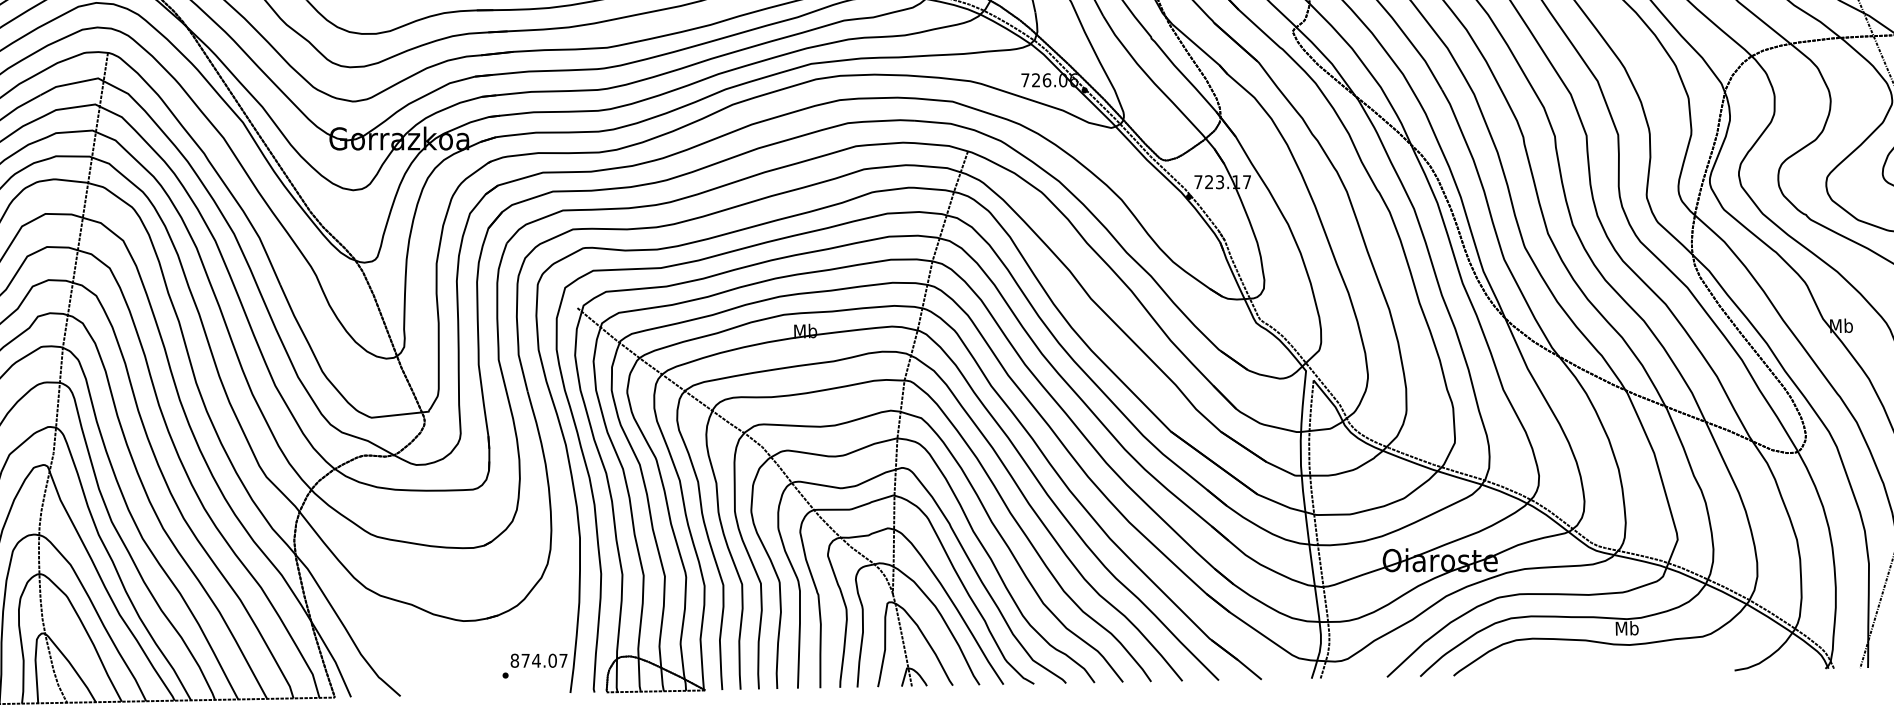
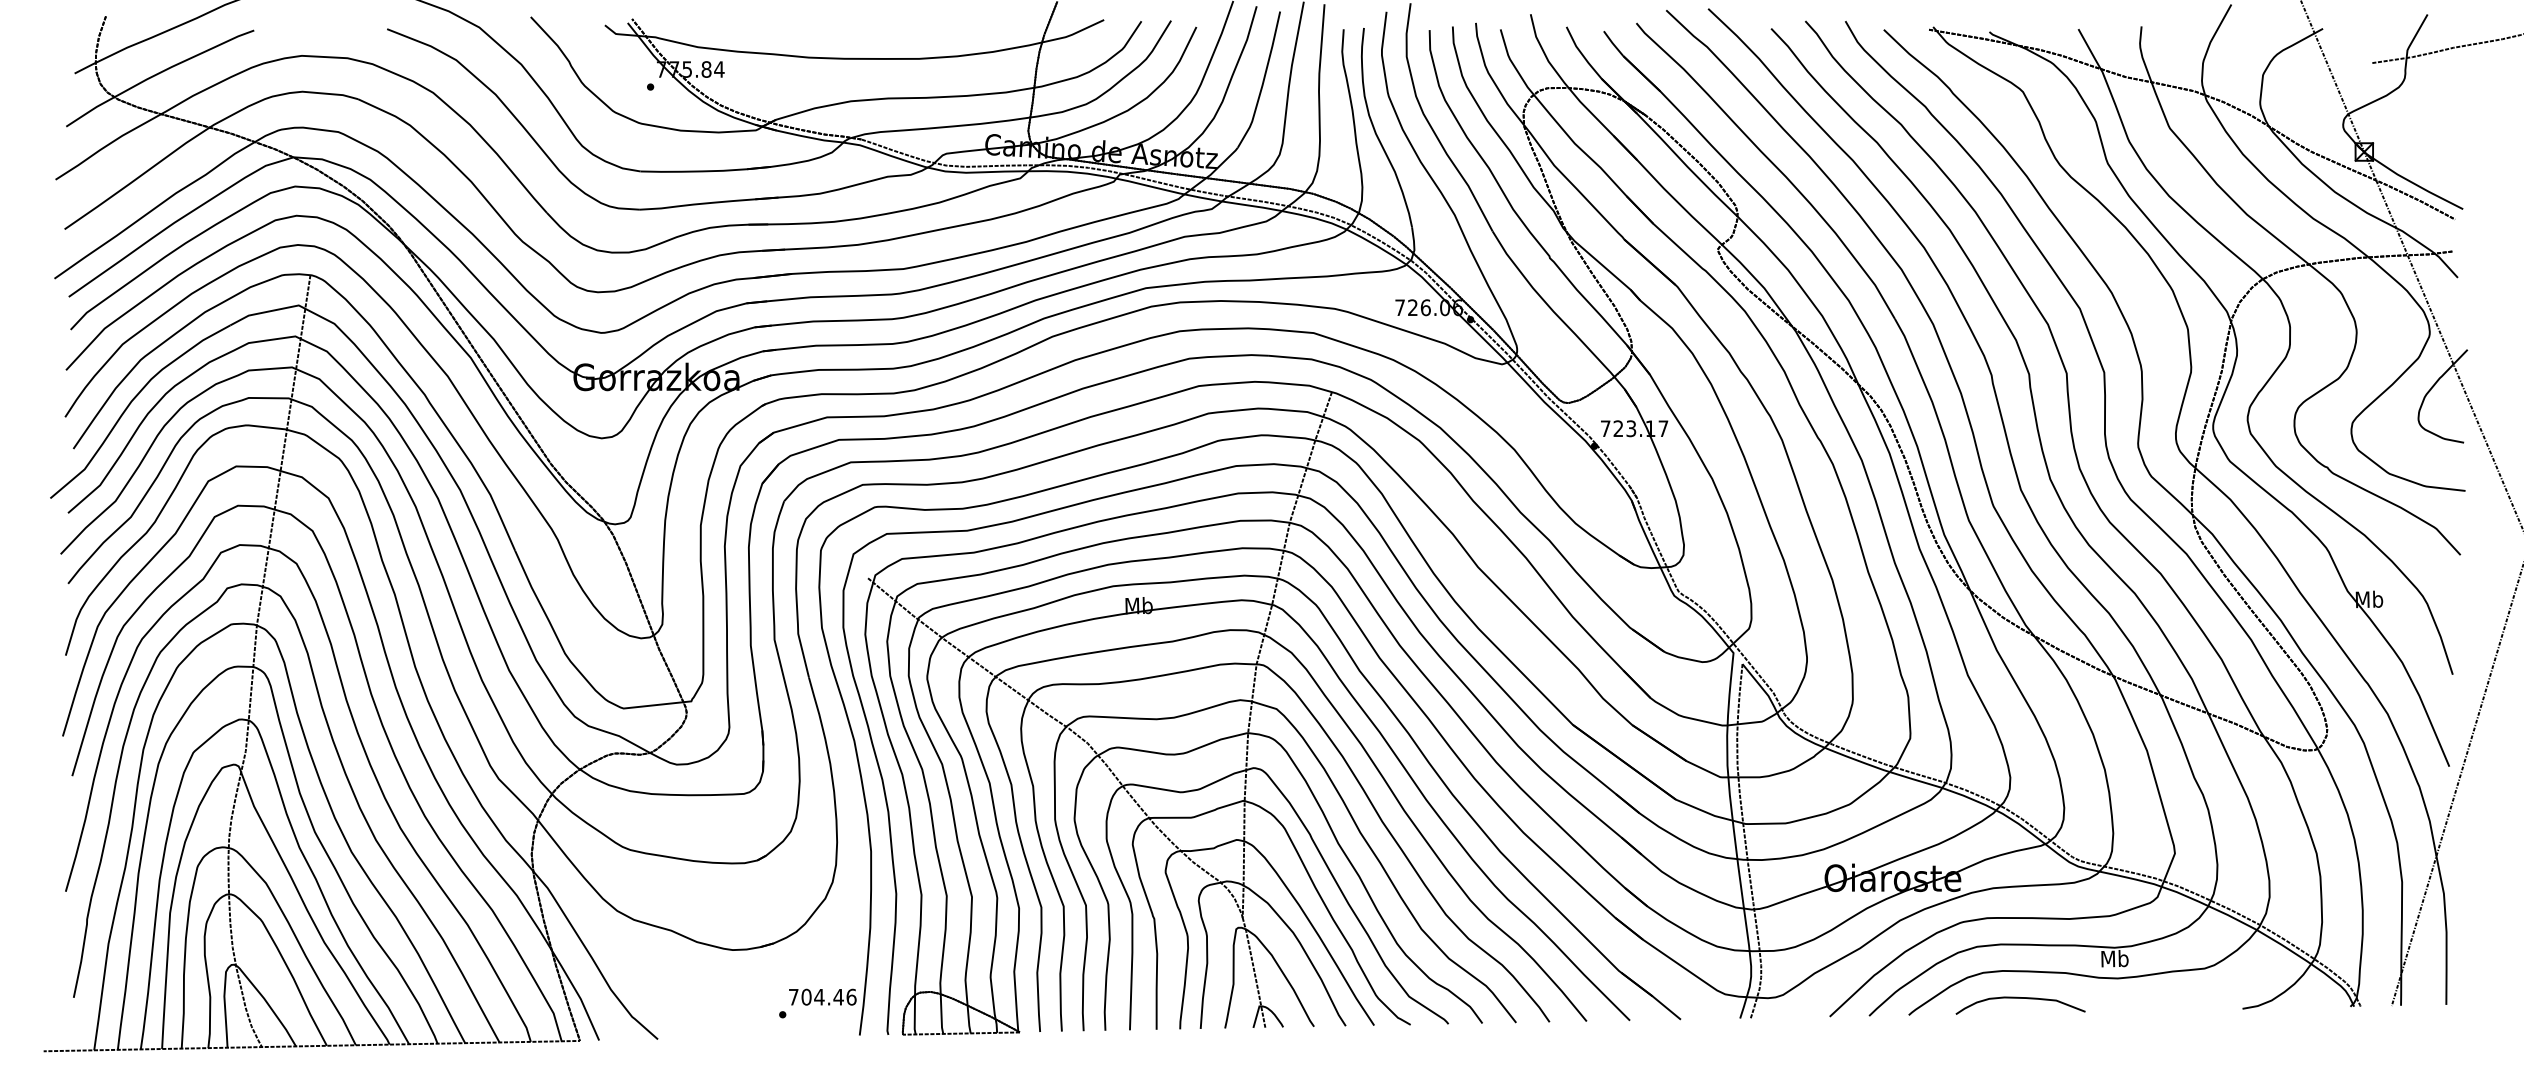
text: (539, 660) -> (822, 996), 874.07 -> 704.46
curve: (1547, 661) -> (2020, 998), added

